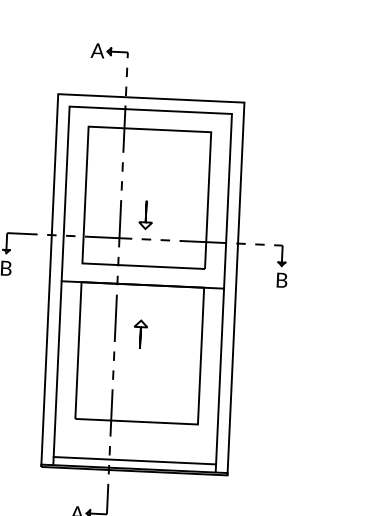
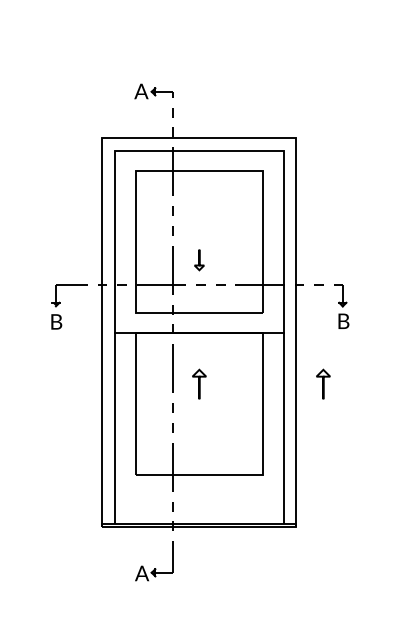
part: (146, 215) -> (199, 260), size x0.7
part: (259, 339) -> (323, 383), added
line: (134, 460) -> (198, 515), removed

